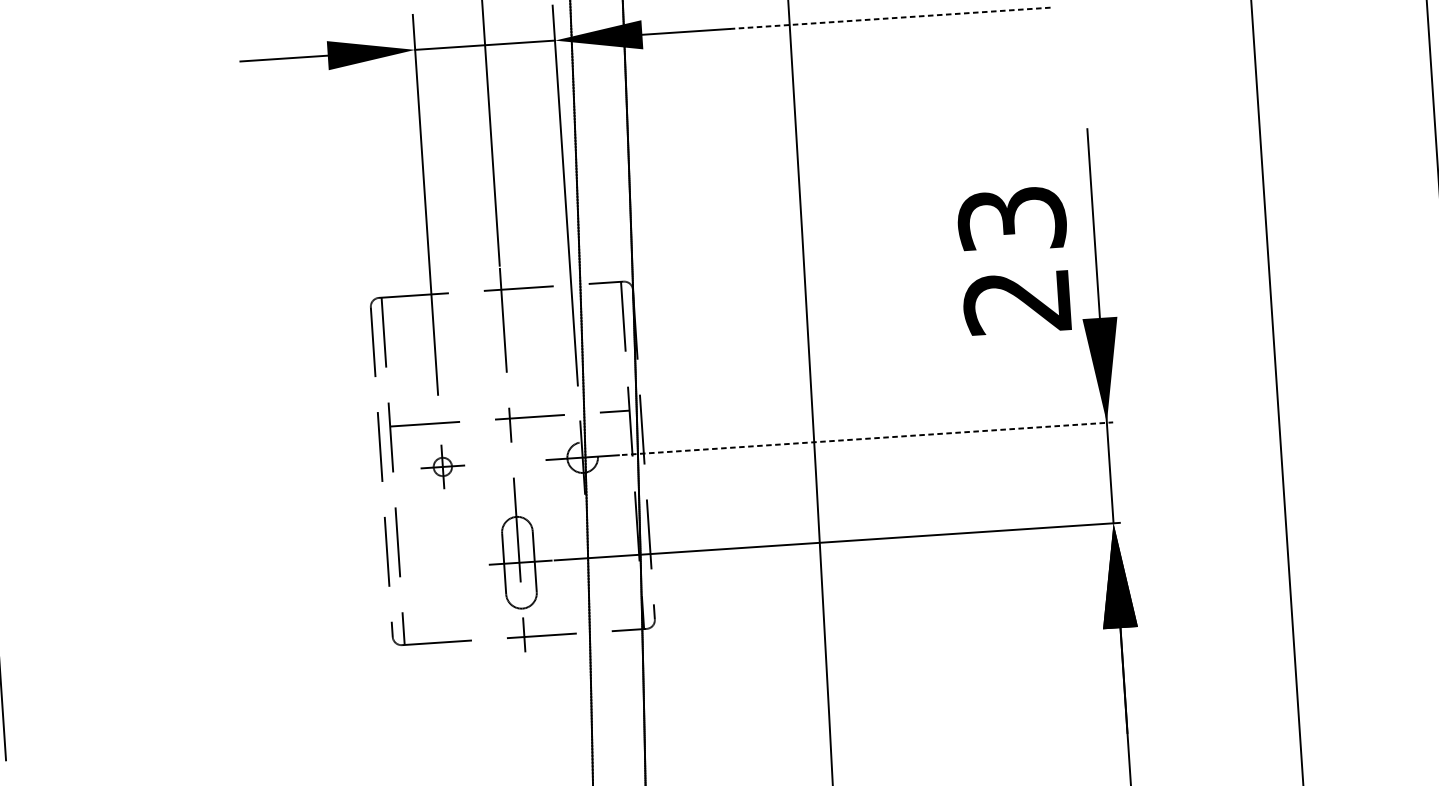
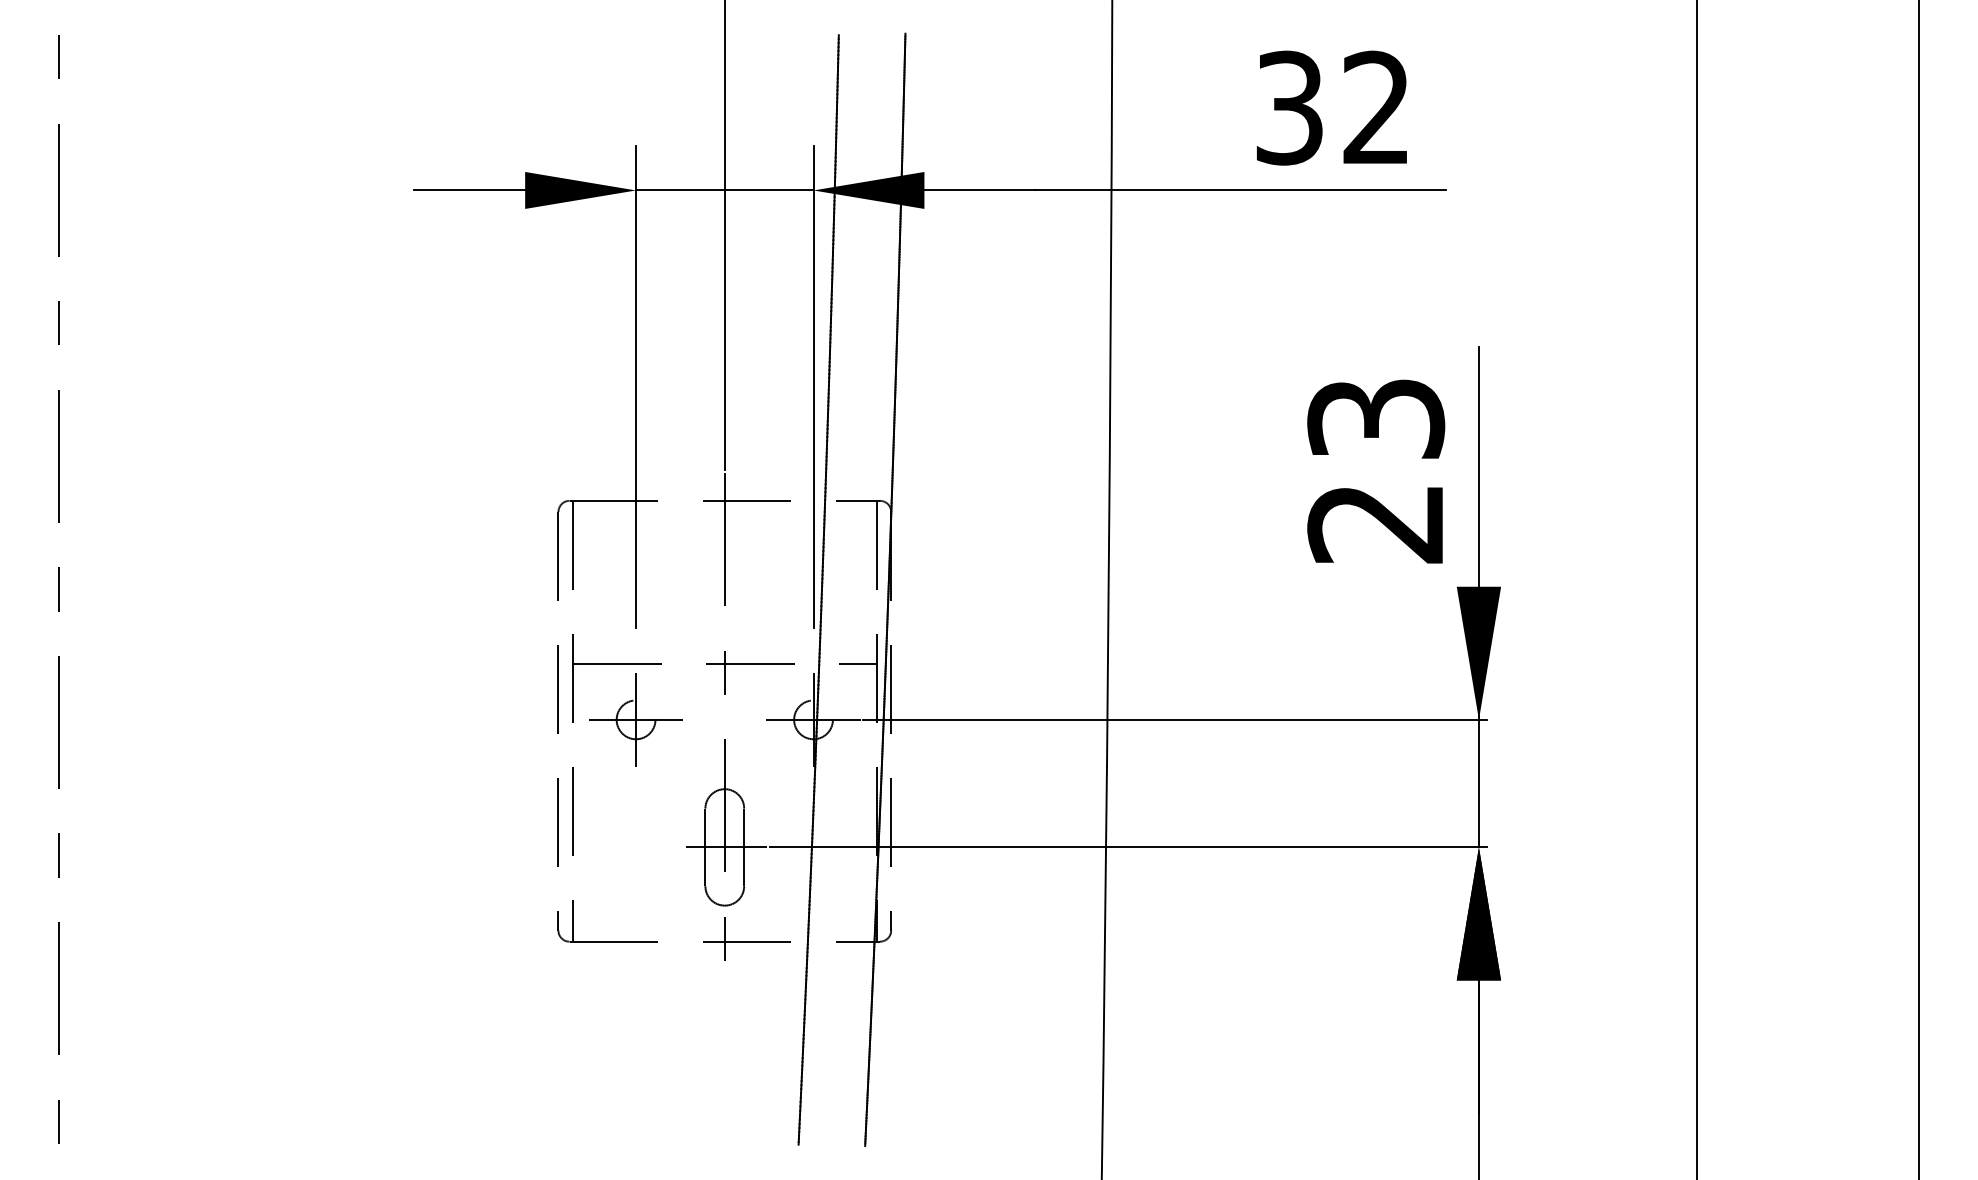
line: (891, 18) -> (1240, 190), dashed -> solid
text: (1015, 260) -> (1376, 471), moved
line: (867, 438) -> (1175, 719), dashed -> solid
part: (442, 466) -> (635, 719), size x1.67

